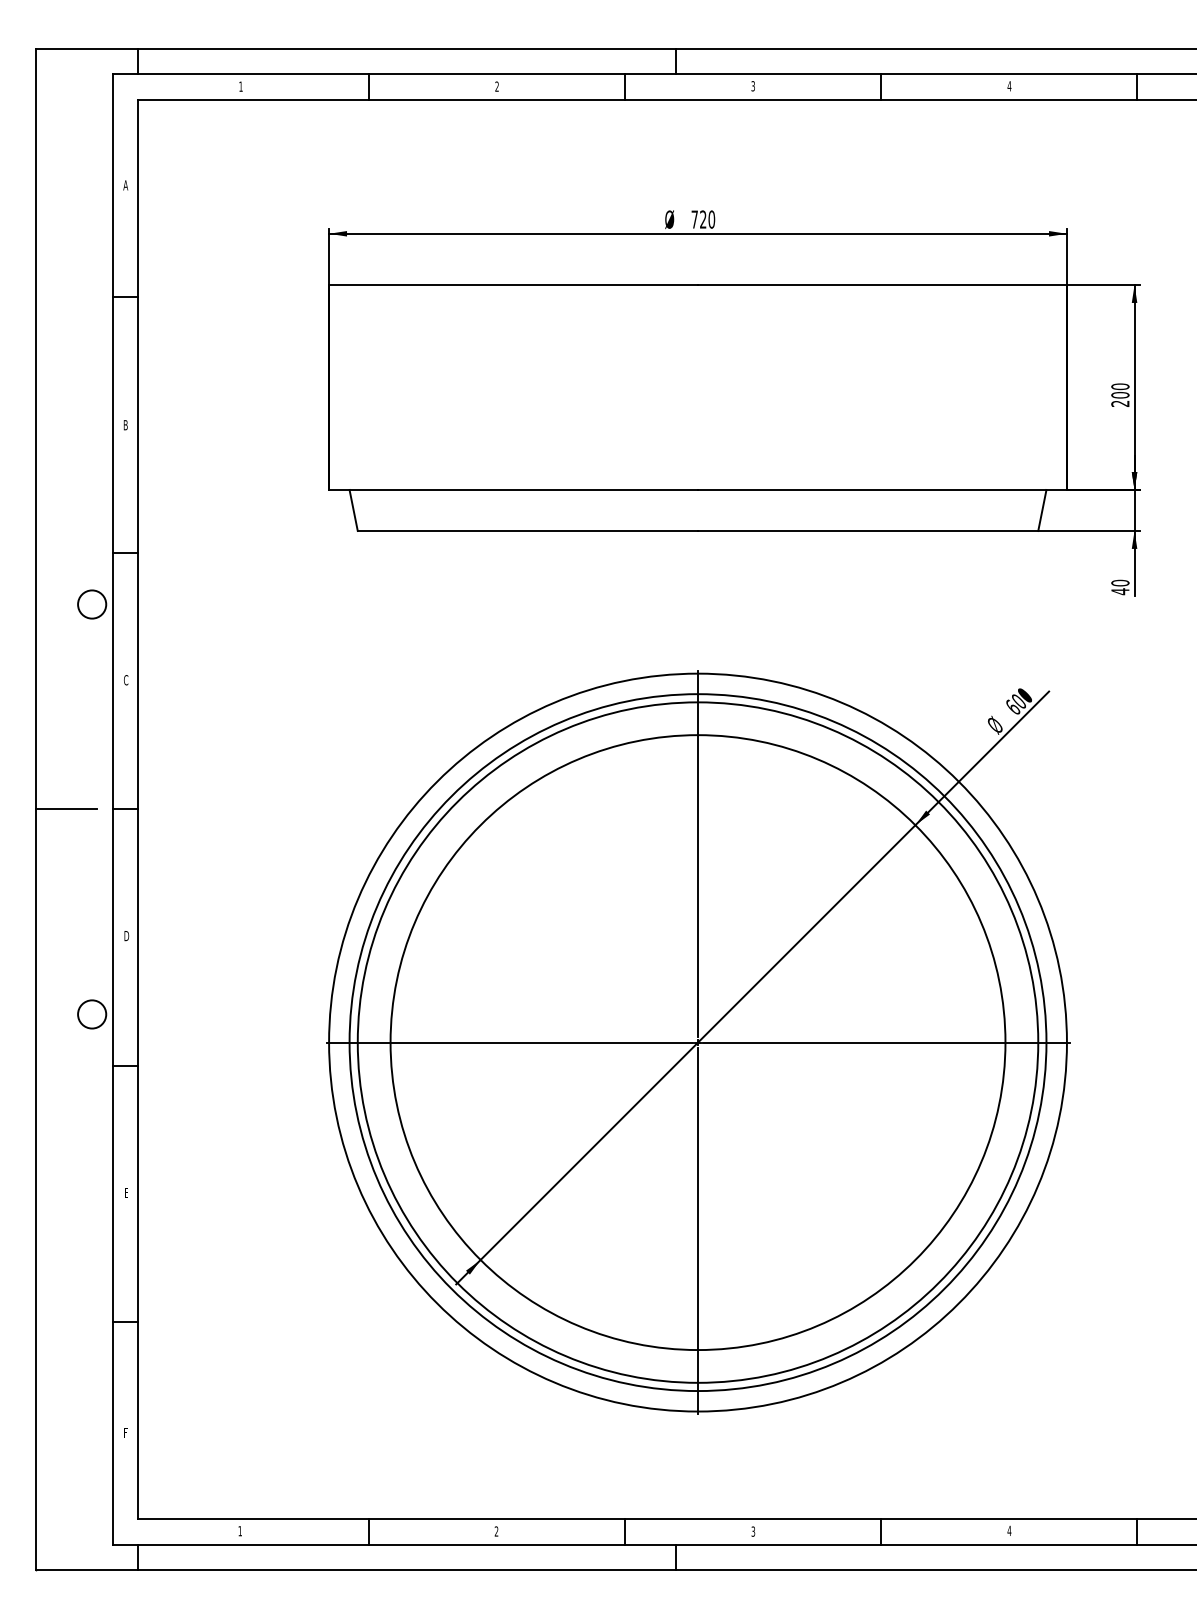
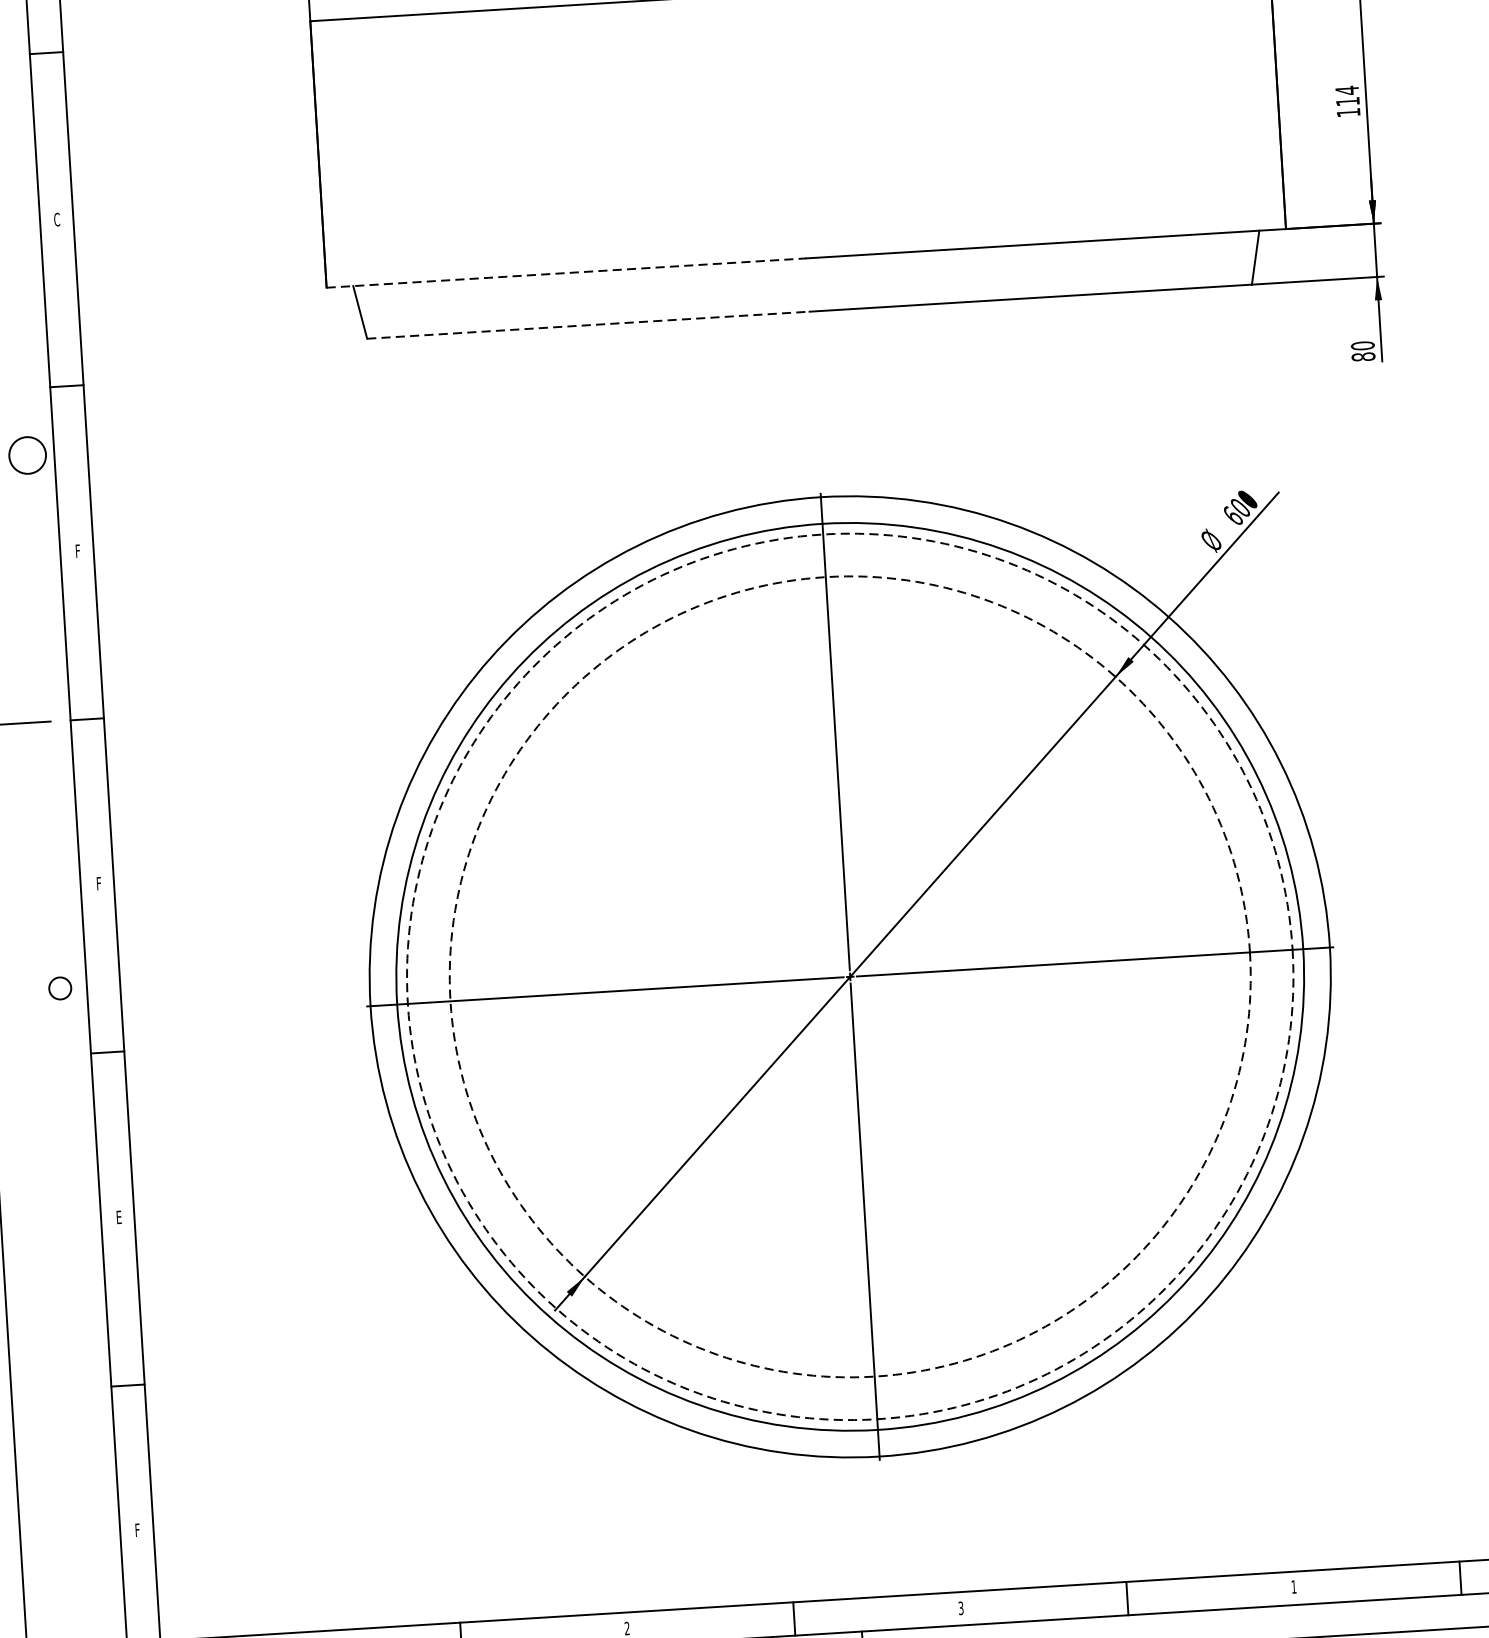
text: (1120, 394) -> (1347, 100), 200 -> 114
text: (125, 425) -> (56, 220), B -> C
line: (514, 490) -> (567, 273), solid -> dashed
line: (528, 531) -> (589, 325), solid -> dashed
text: (1120, 591) -> (1363, 356), 40 -> 80
text: (126, 680) -> (78, 551), C -> F
text: (126, 936) -> (98, 884), D -> F
circle: (92, 1014) -> (60, 988), size x0.6
circle: (697, 1042) -> (849, 976), solid -> dashed
circle: (697, 1042) -> (849, 976), solid -> dashed
text: (1009, 1530) -> (1294, 1586), 4 -> 1

